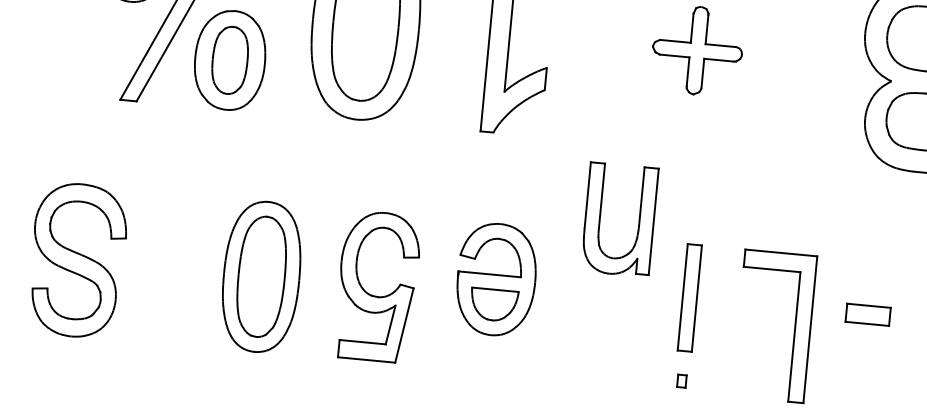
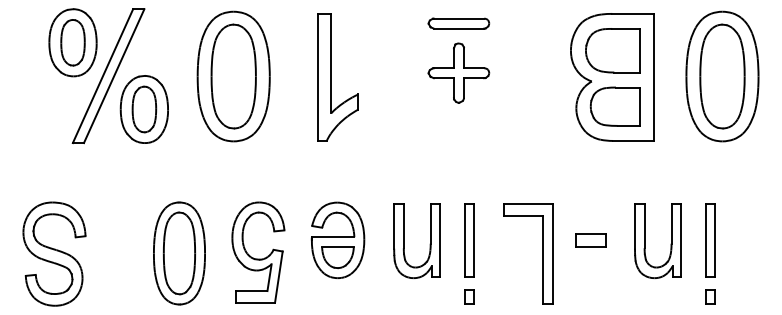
part: (601, 217) -> (404, 240), moved
part: (681, 380) -> (469, 296), size x1.67

